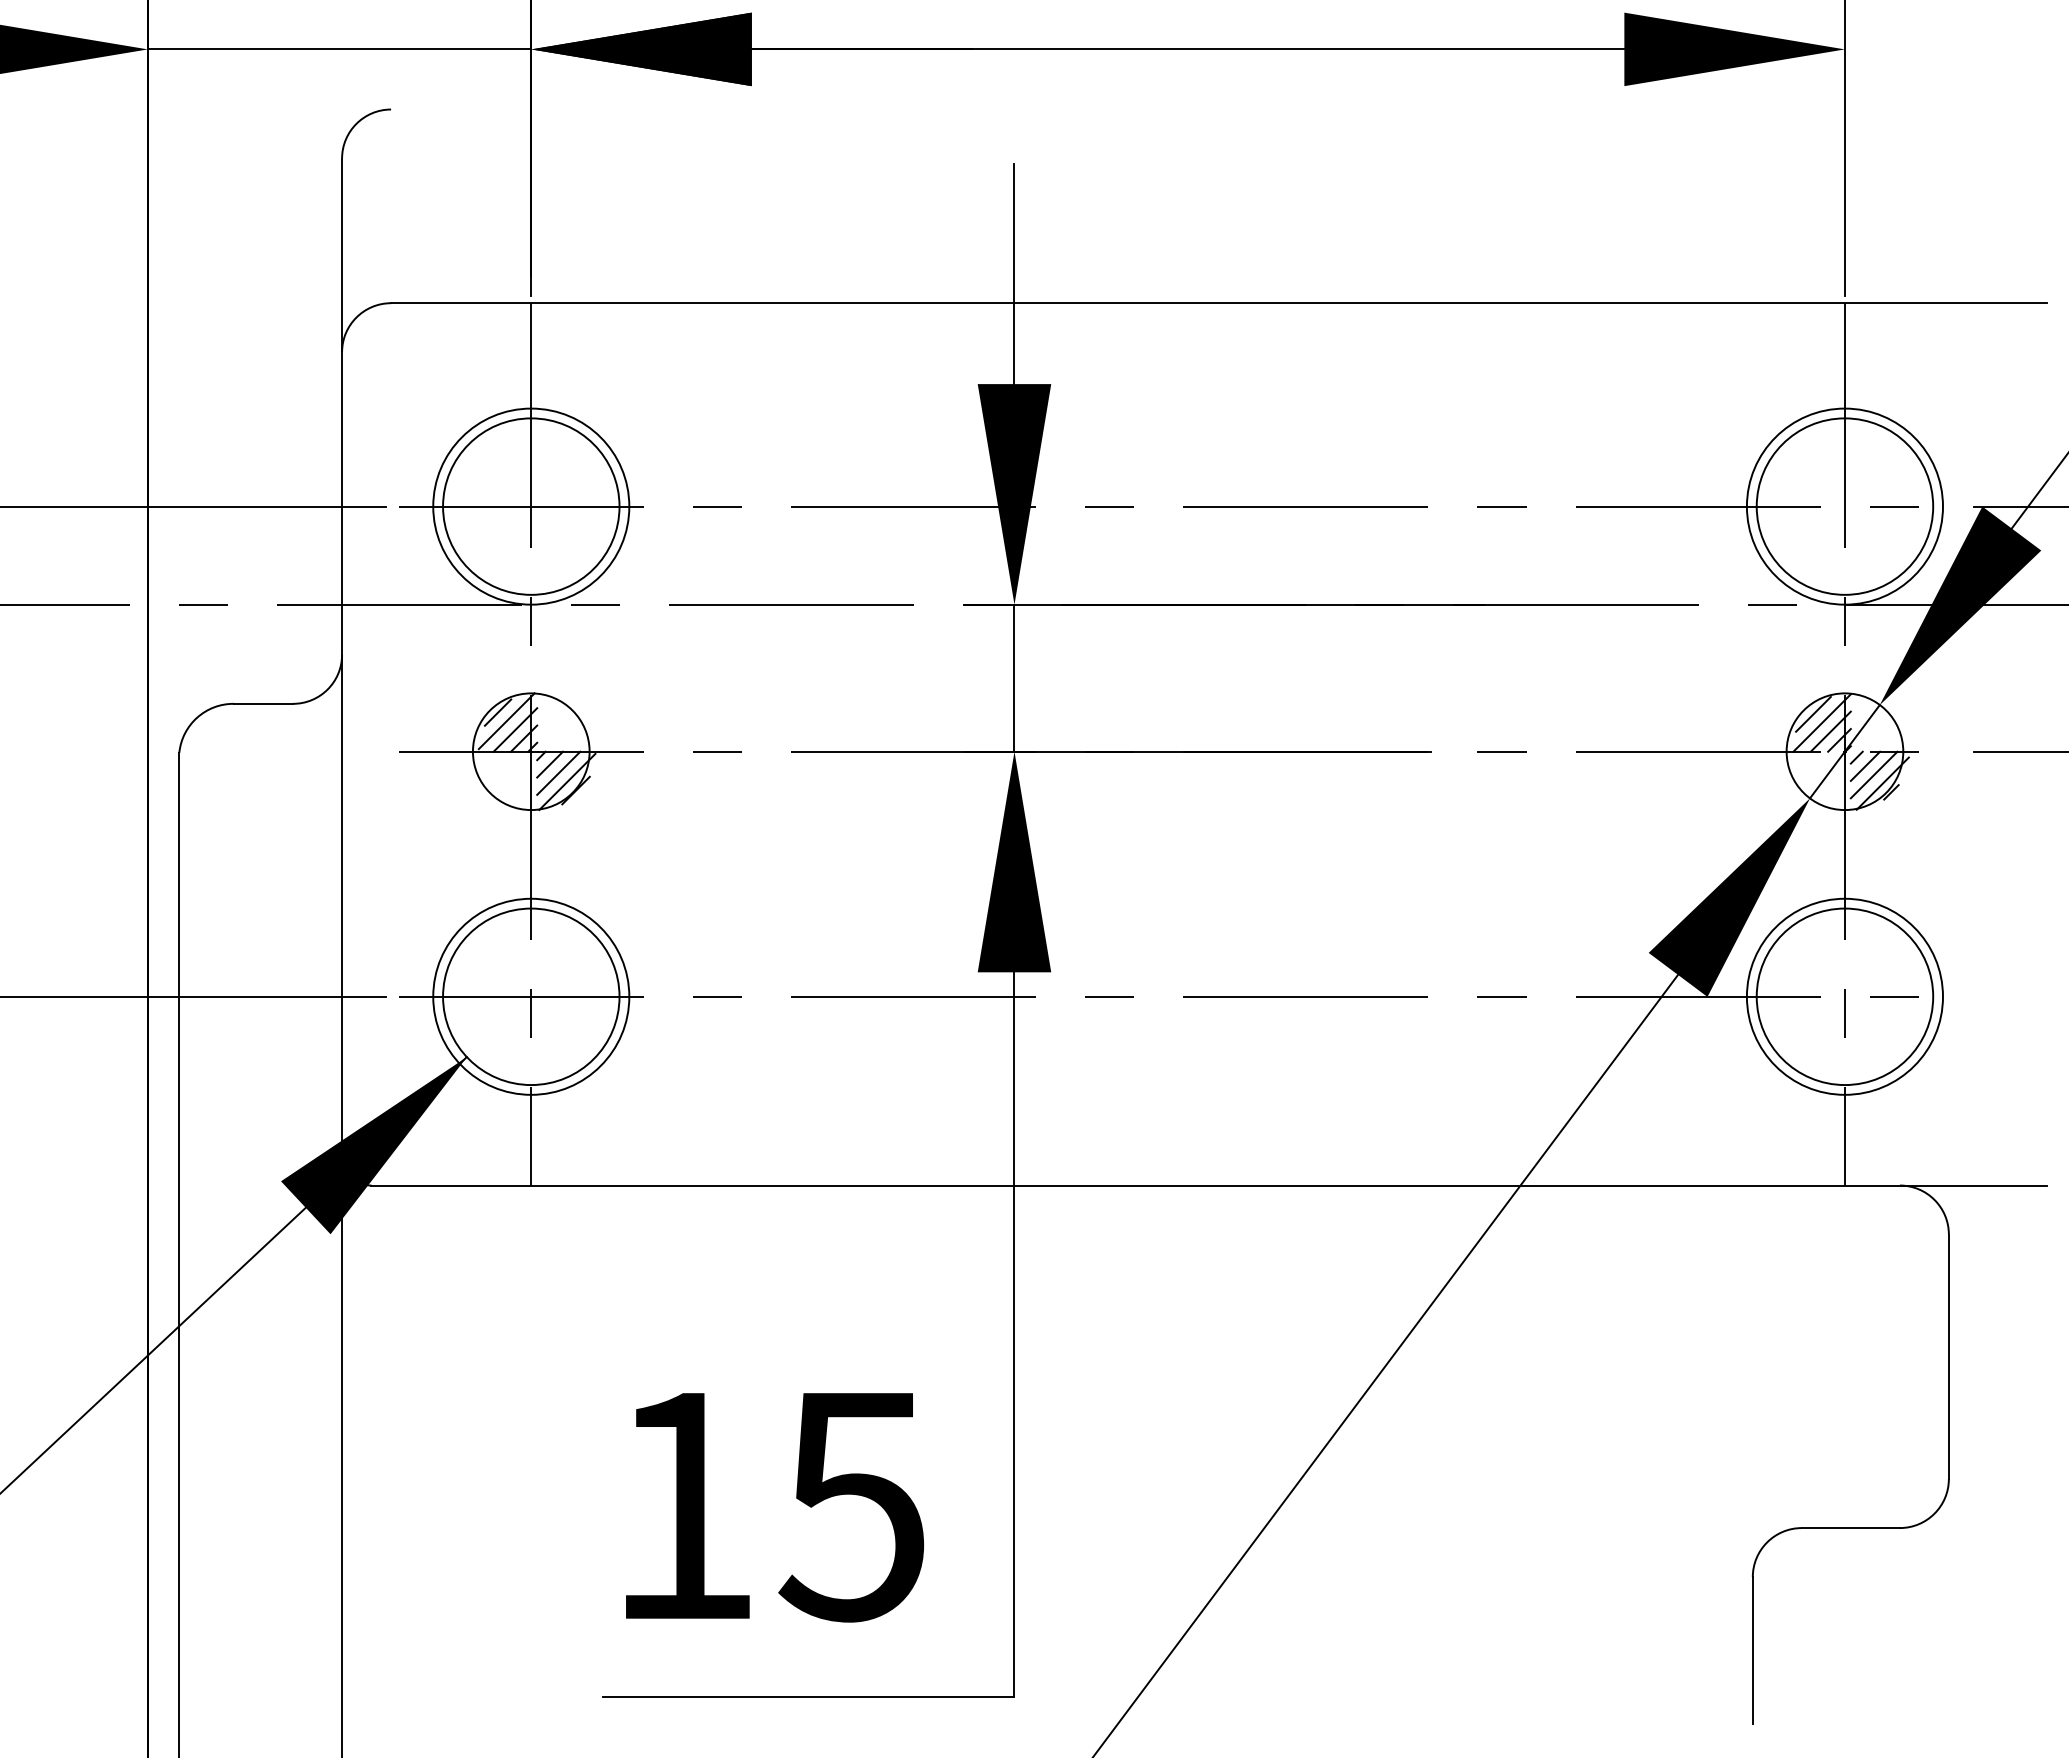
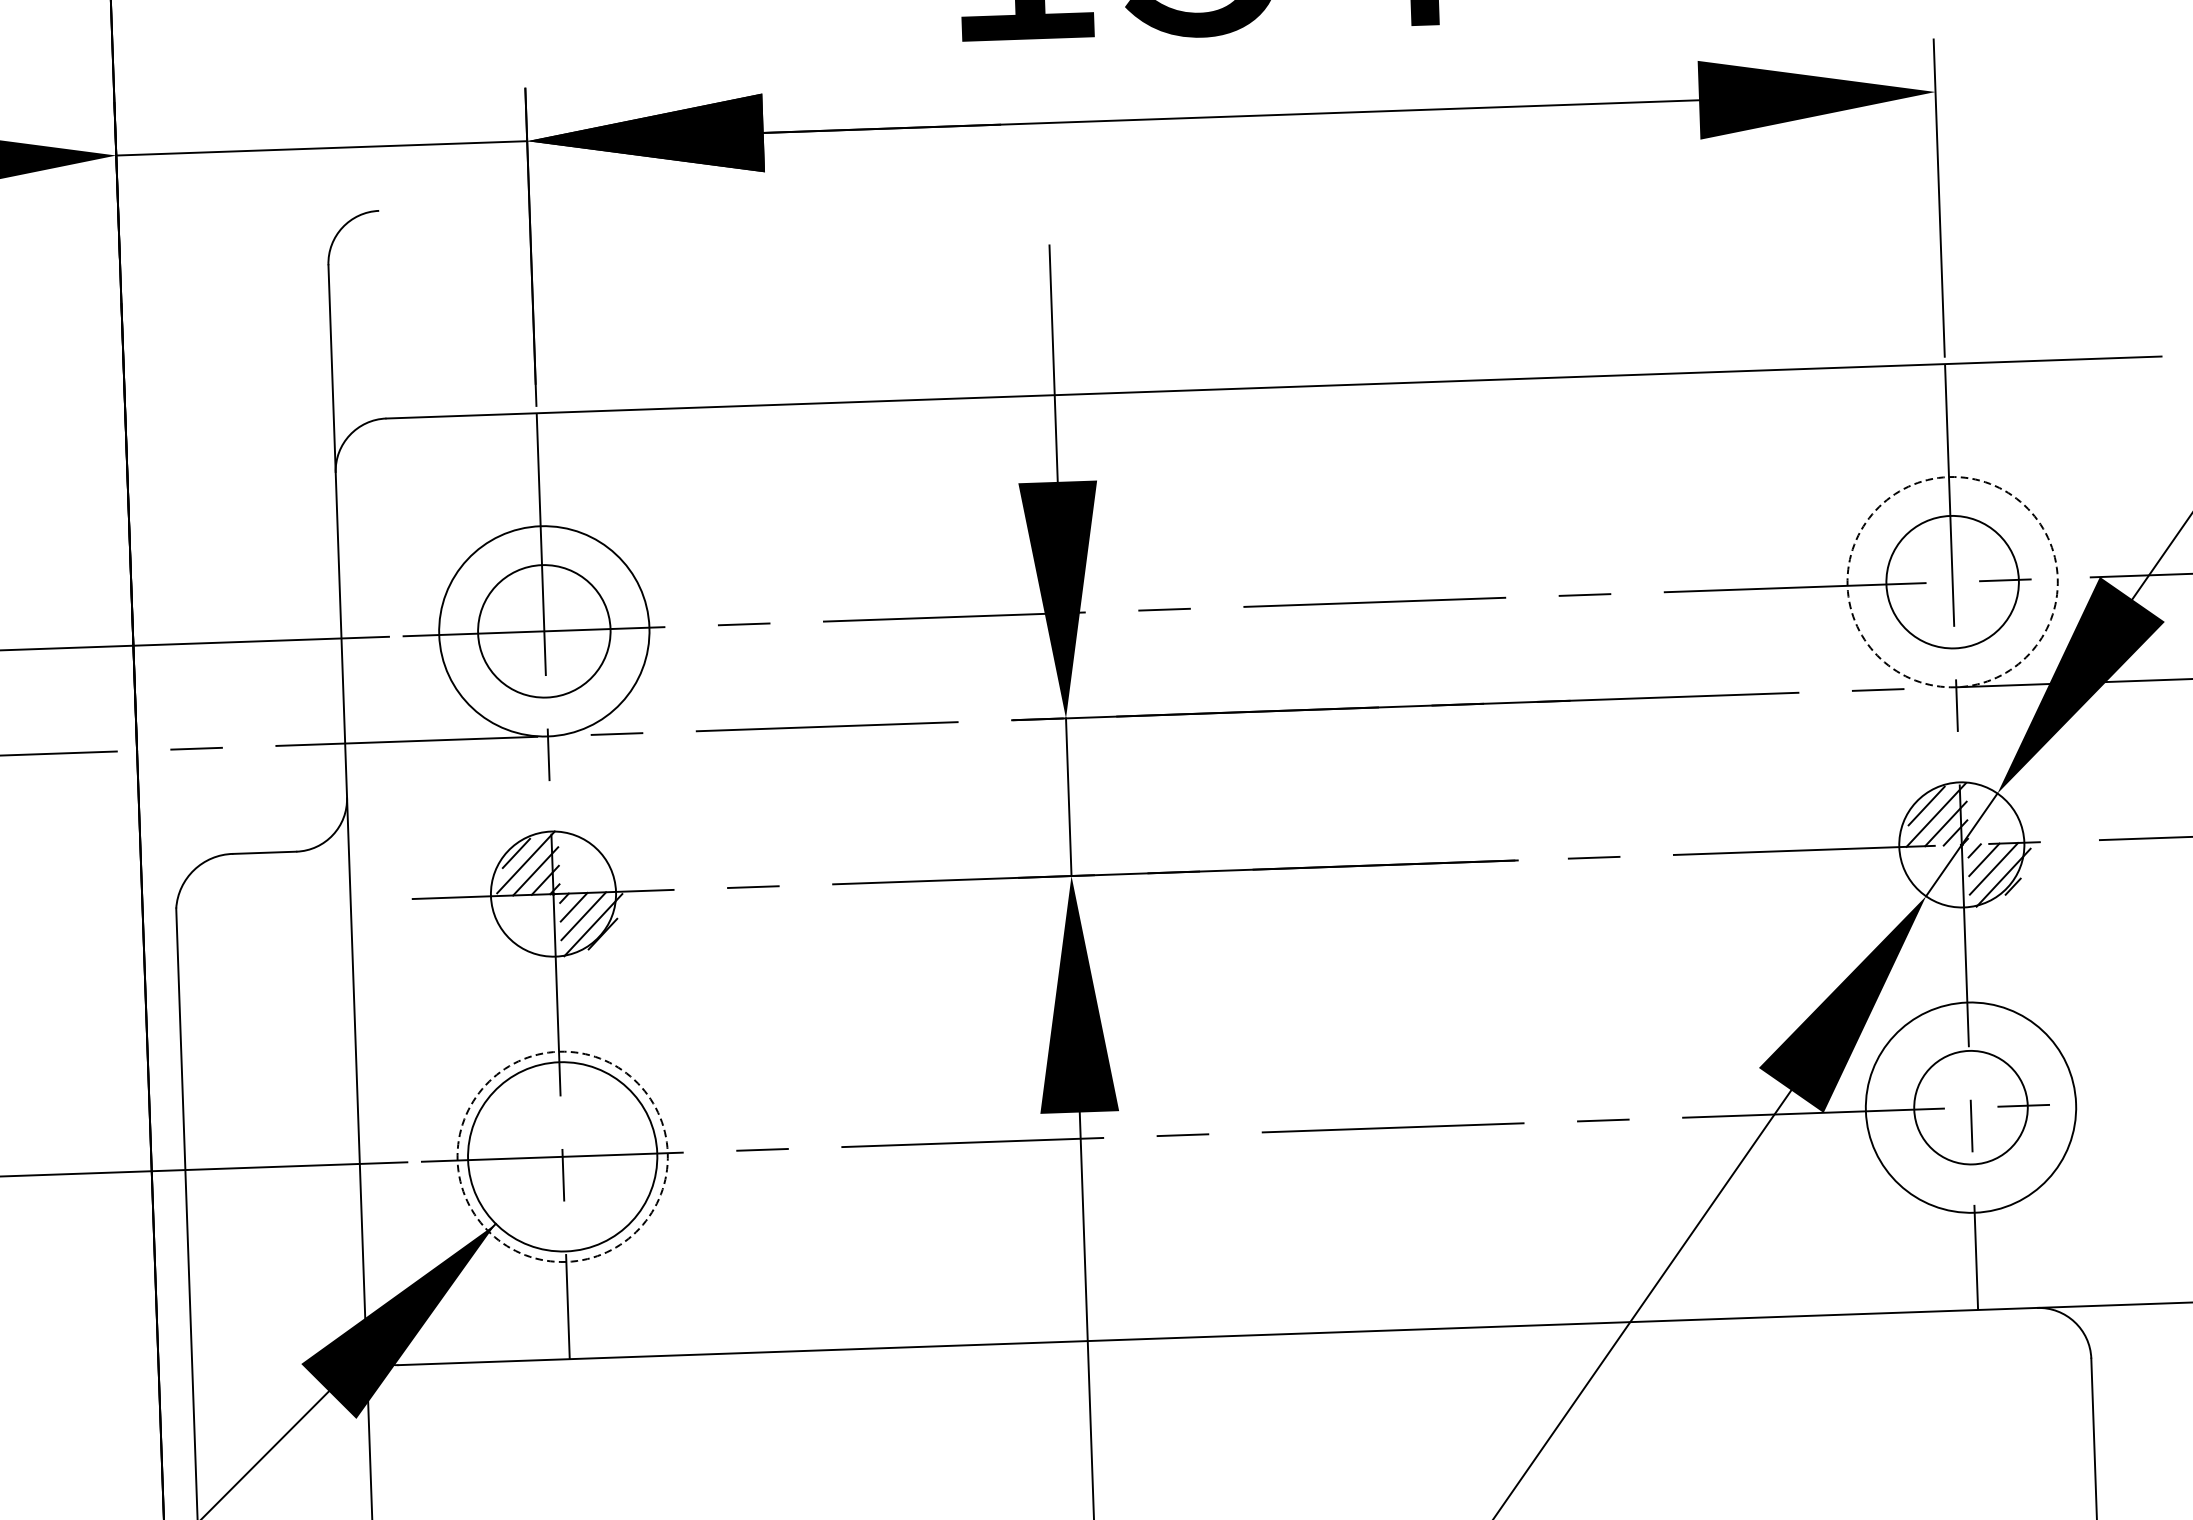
circle: (531, 506) -> (544, 631), size x0.7
circle: (1844, 506) -> (1952, 582), size x0.7
circle: (1844, 506) -> (1952, 582), solid -> dashed
circle: (531, 996) -> (562, 1156), solid -> dashed
circle: (1844, 996) -> (1970, 1107), size x0.6

